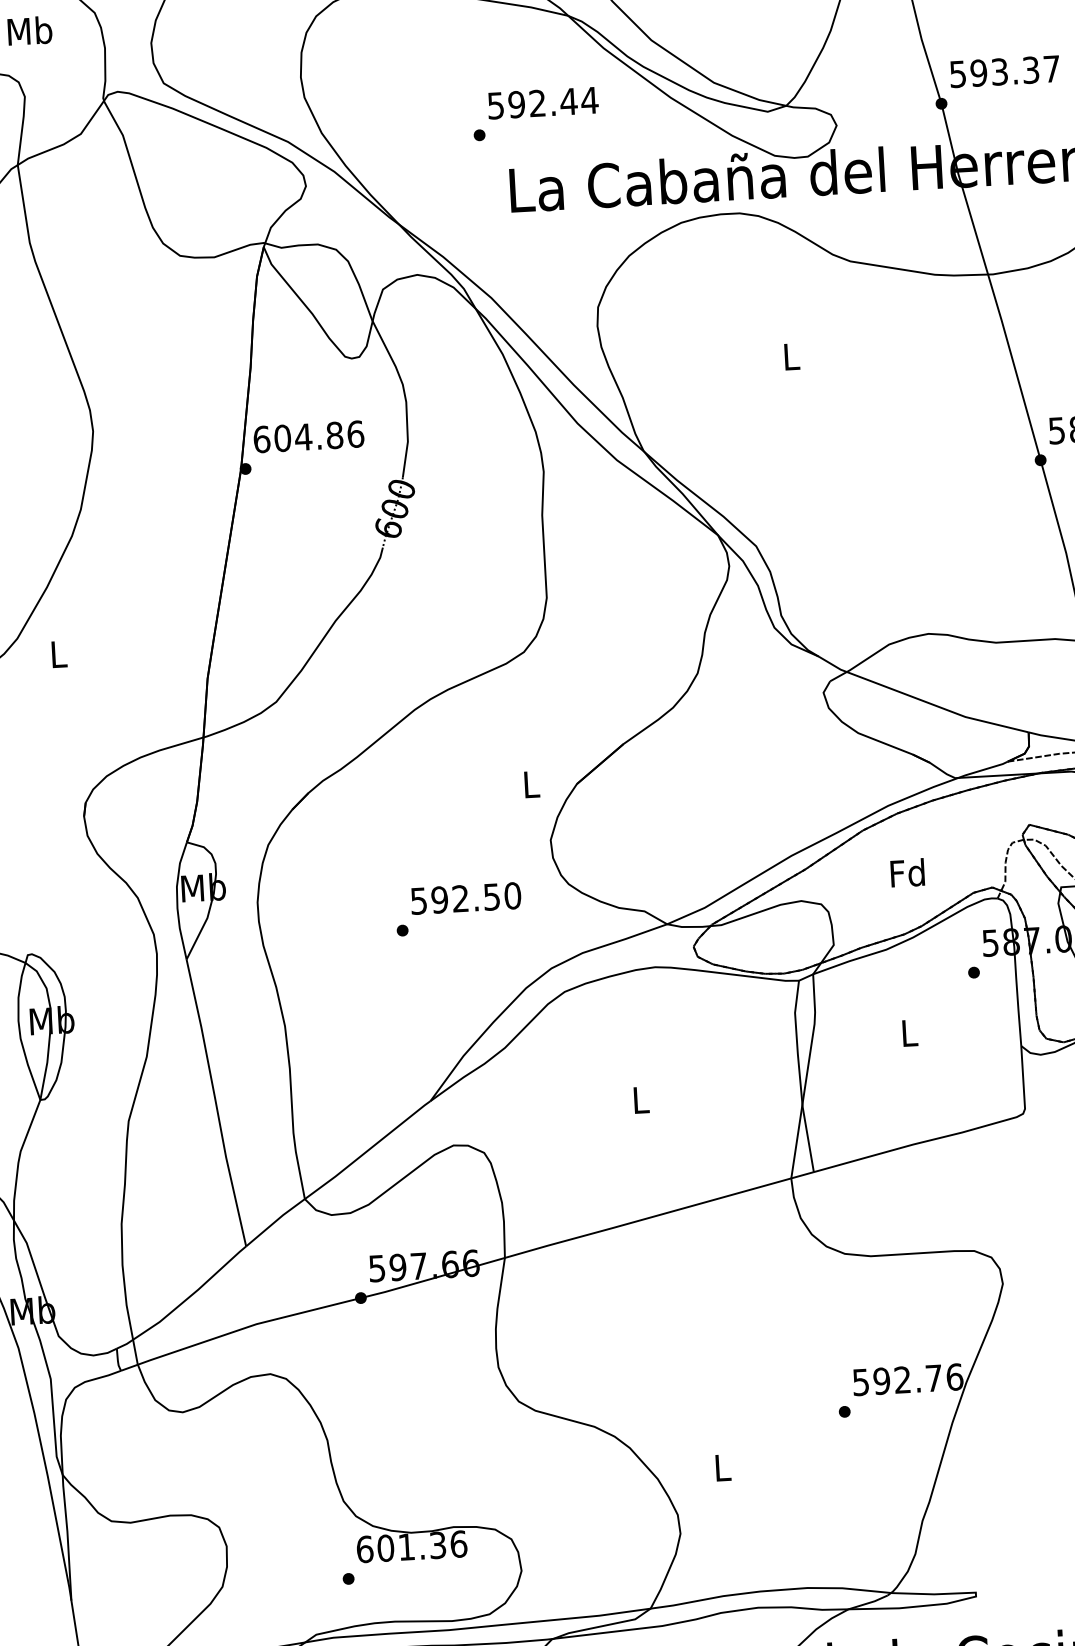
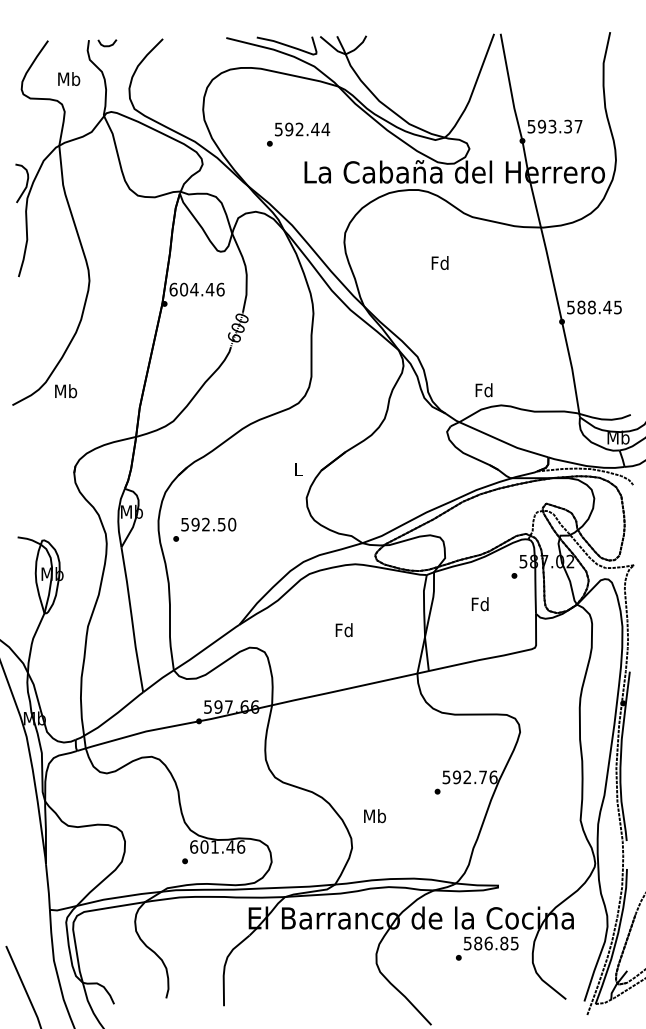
text: (535, 113) -> (298, 134), moved
text: (789, 355) -> (439, 262), L -> Fd
text: (333, 435) -> (209, 289), 604.86 -> 604.46
text: (59, 654) -> (66, 391), L -> Mb
text: (906, 873) -> (483, 390), moved
text: (458, 908) -> (204, 529), moved
text: (907, 1033) -> (479, 604), L -> Fd
text: (638, 1100) -> (343, 630), L -> Fd
text: (721, 1468) -> (374, 816), L -> Mb
text: (437, 1544) -> (230, 846), 601.36 -> 601.46

